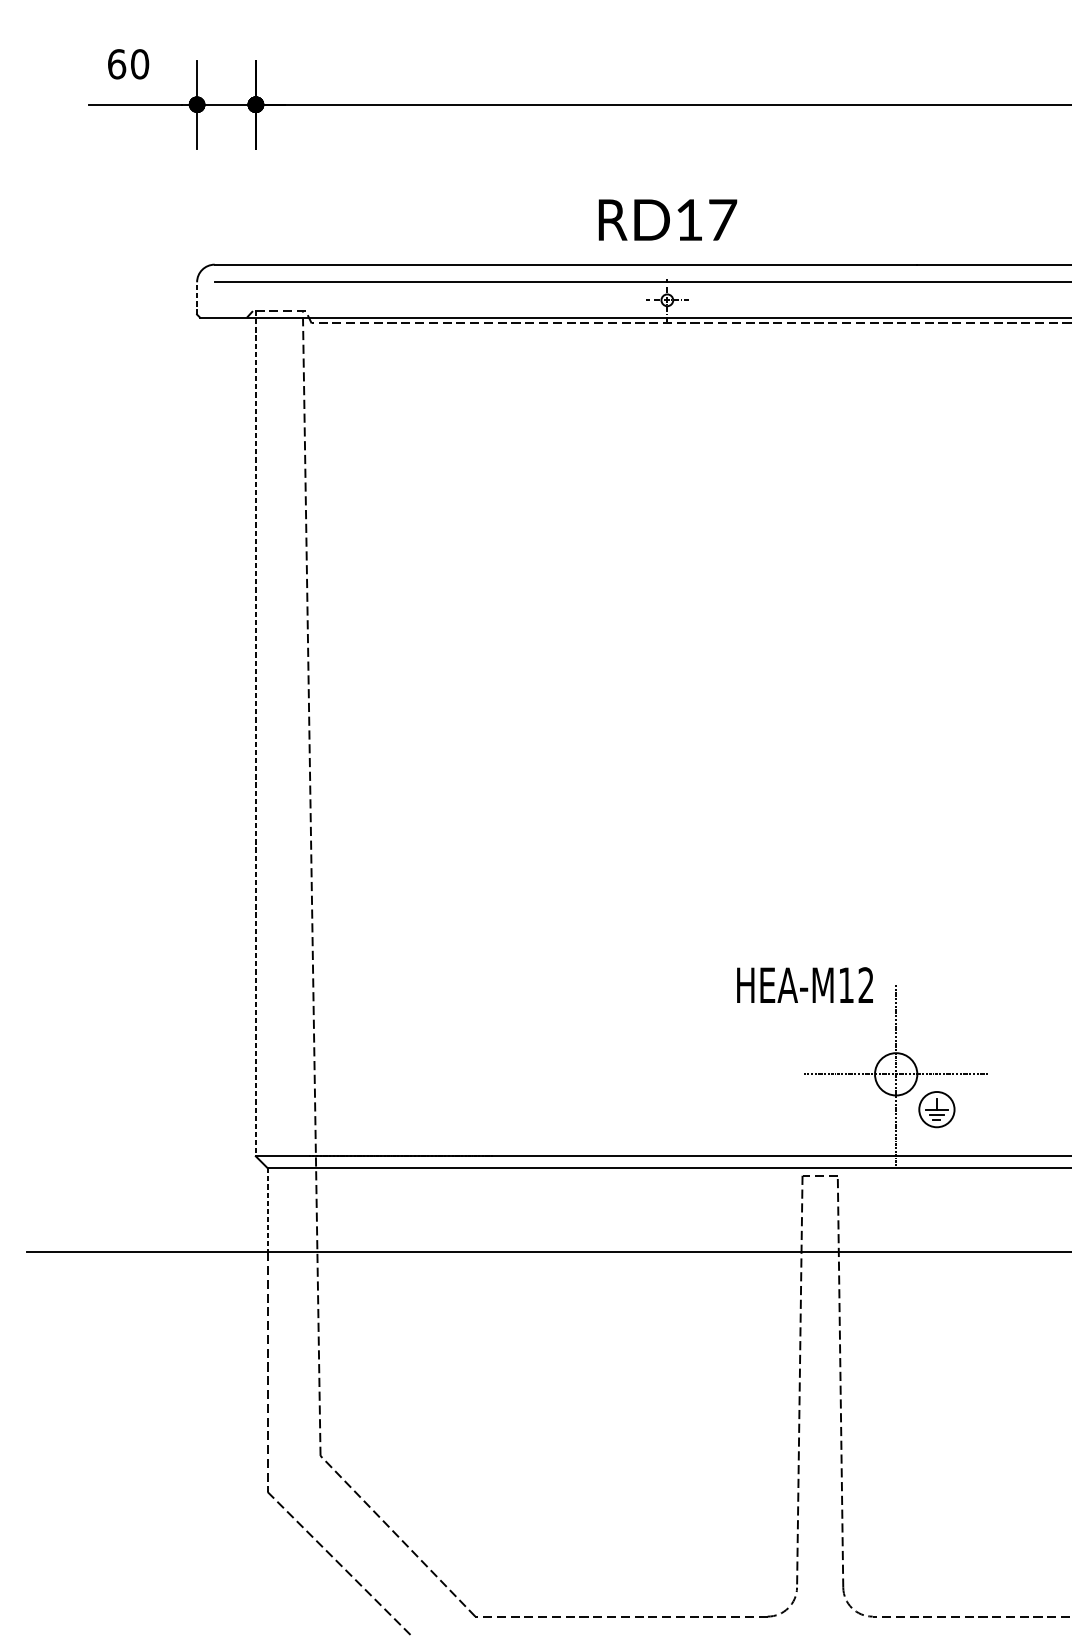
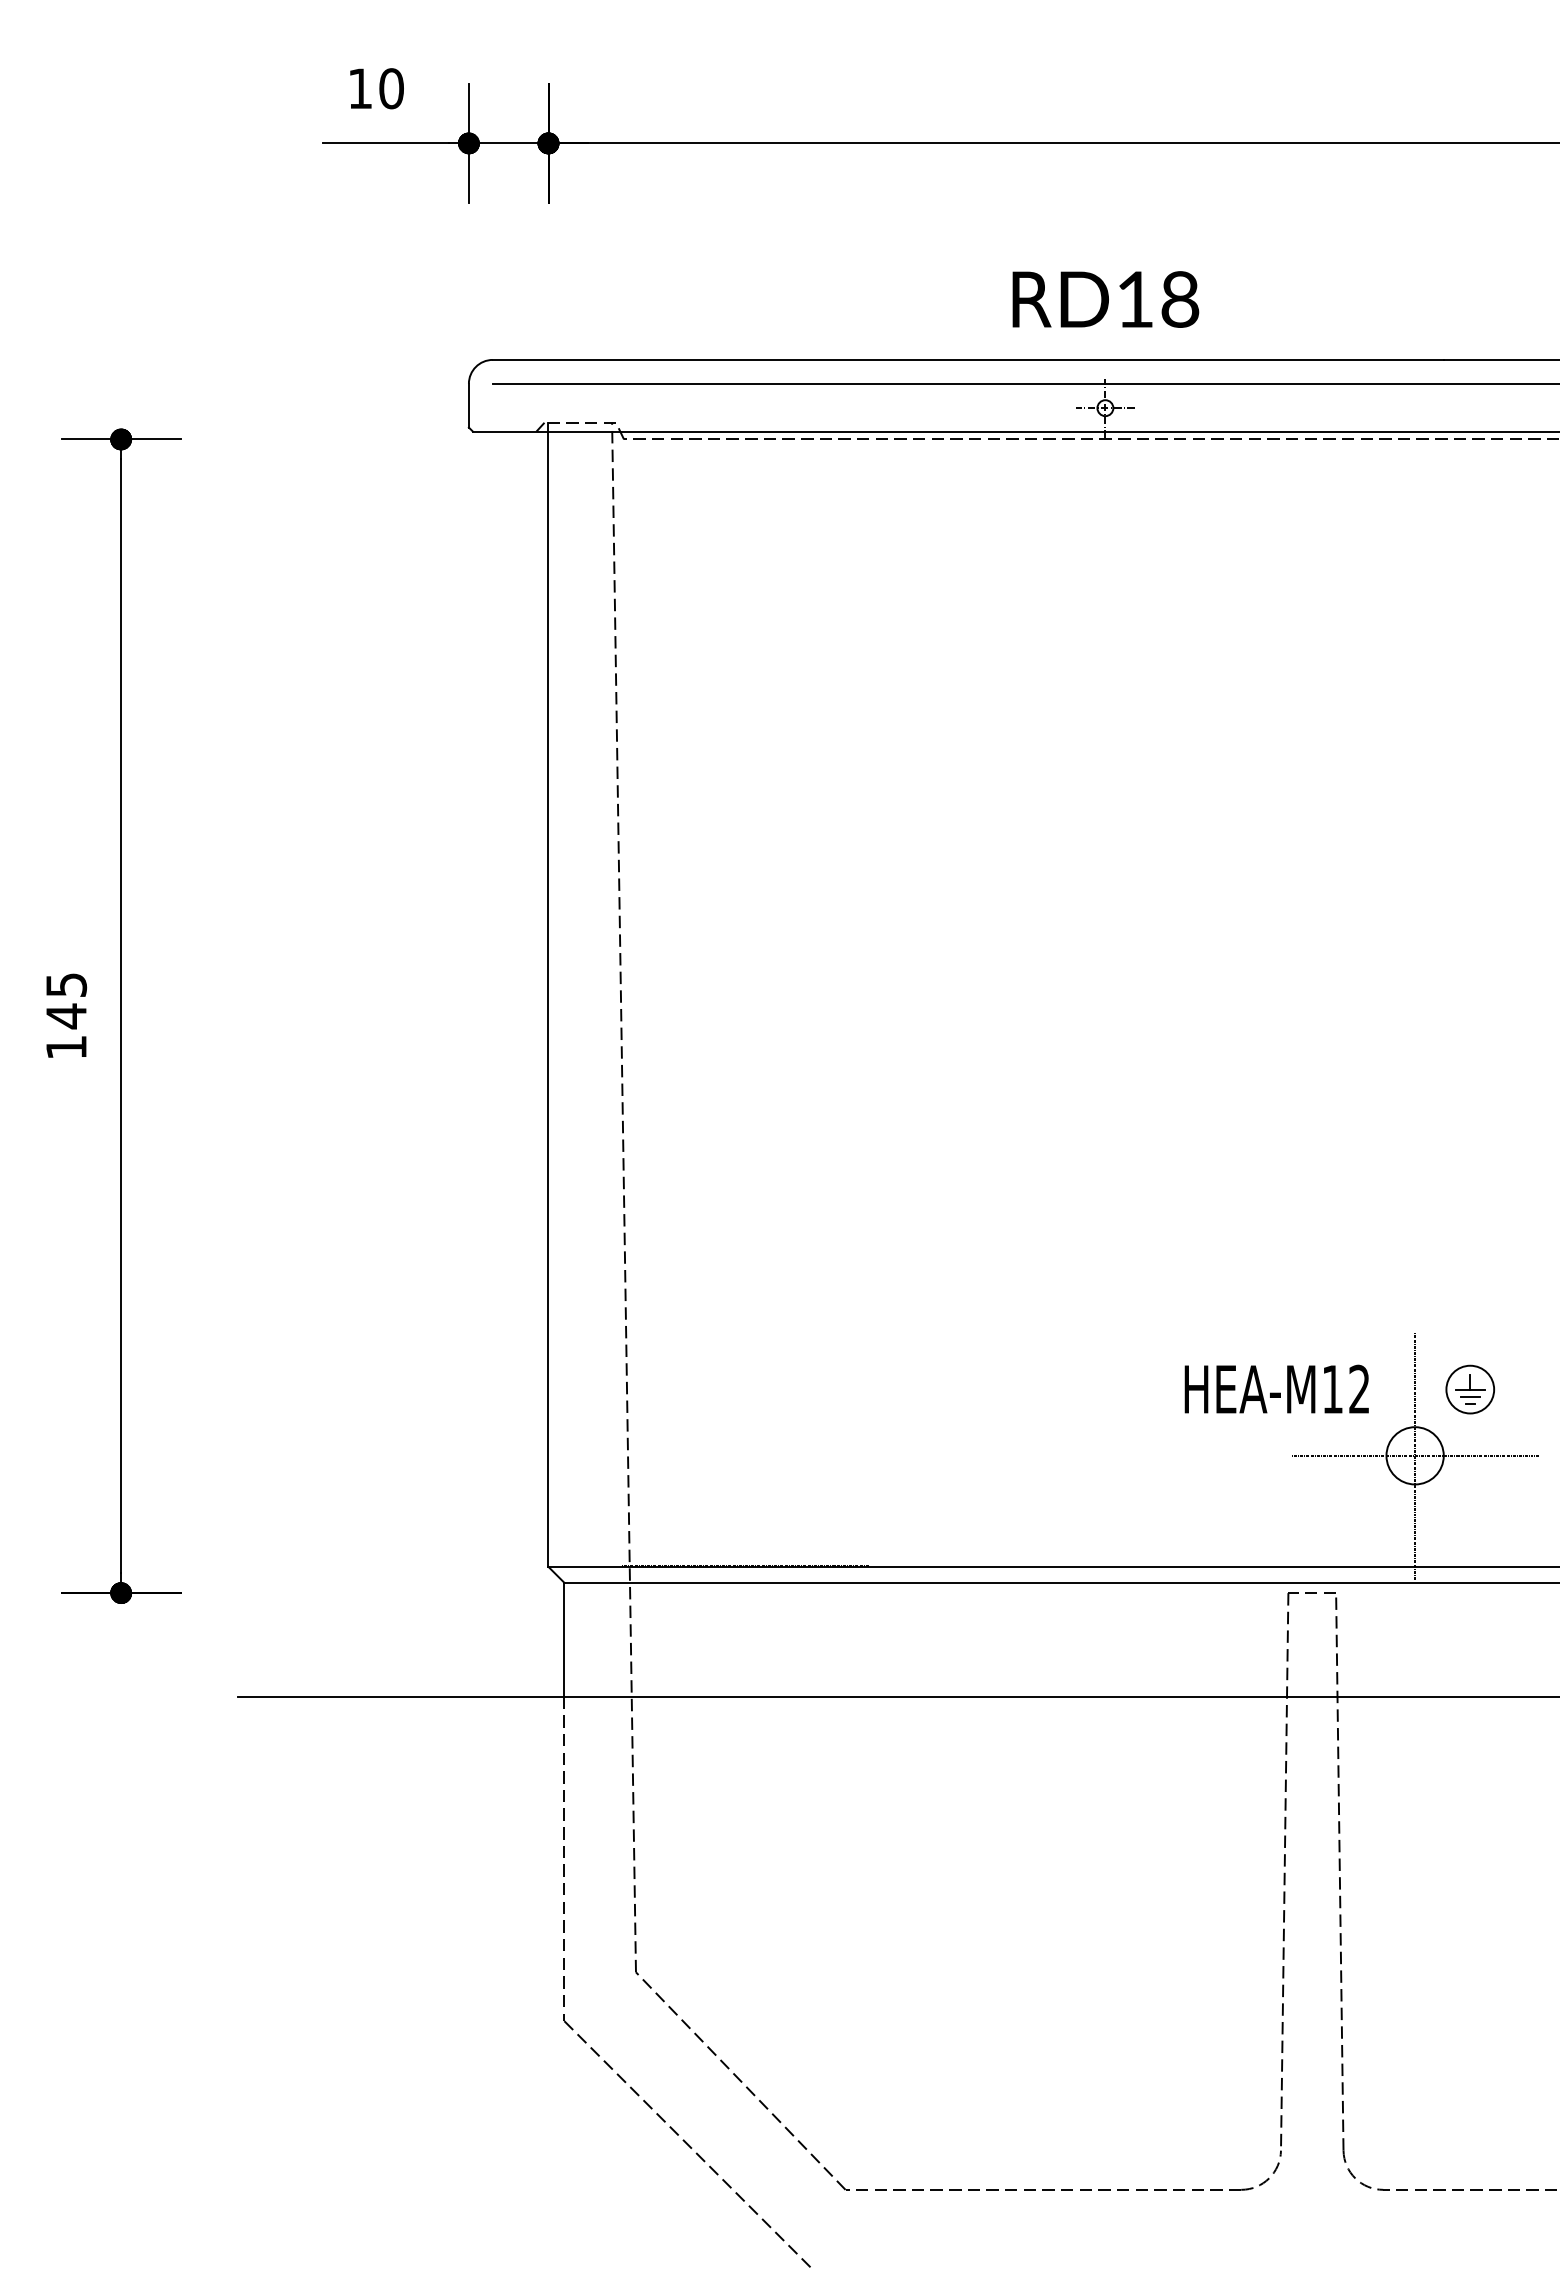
text: (117, 64) -> (360, 88), 60 -> 10
text: (722, 220) -> (1180, 299), D17 -> D18
line: (196, 298) -> (468, 405), dashed -> solid
line: (255, 734) -> (548, 995), dashed -> solid
text: (804, 984) -> (1276, 1388), moved
part: (936, 1109) -> (1469, 1389), moved
line: (267, 1210) -> (564, 1639), dashed -> solid

